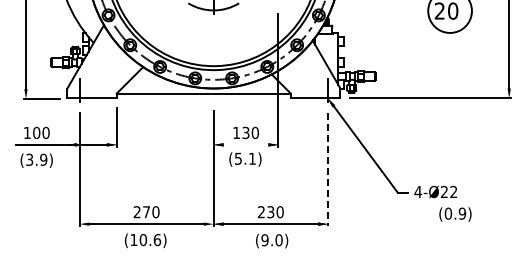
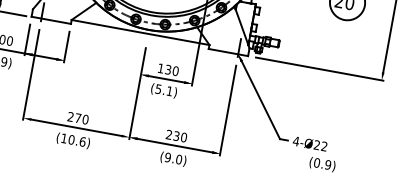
line: (67, 127) -> (27, 39), added
line: (245, 144) -> (166, 78), added
line: (328, 169) -> (228, 110), dashed -> solid

